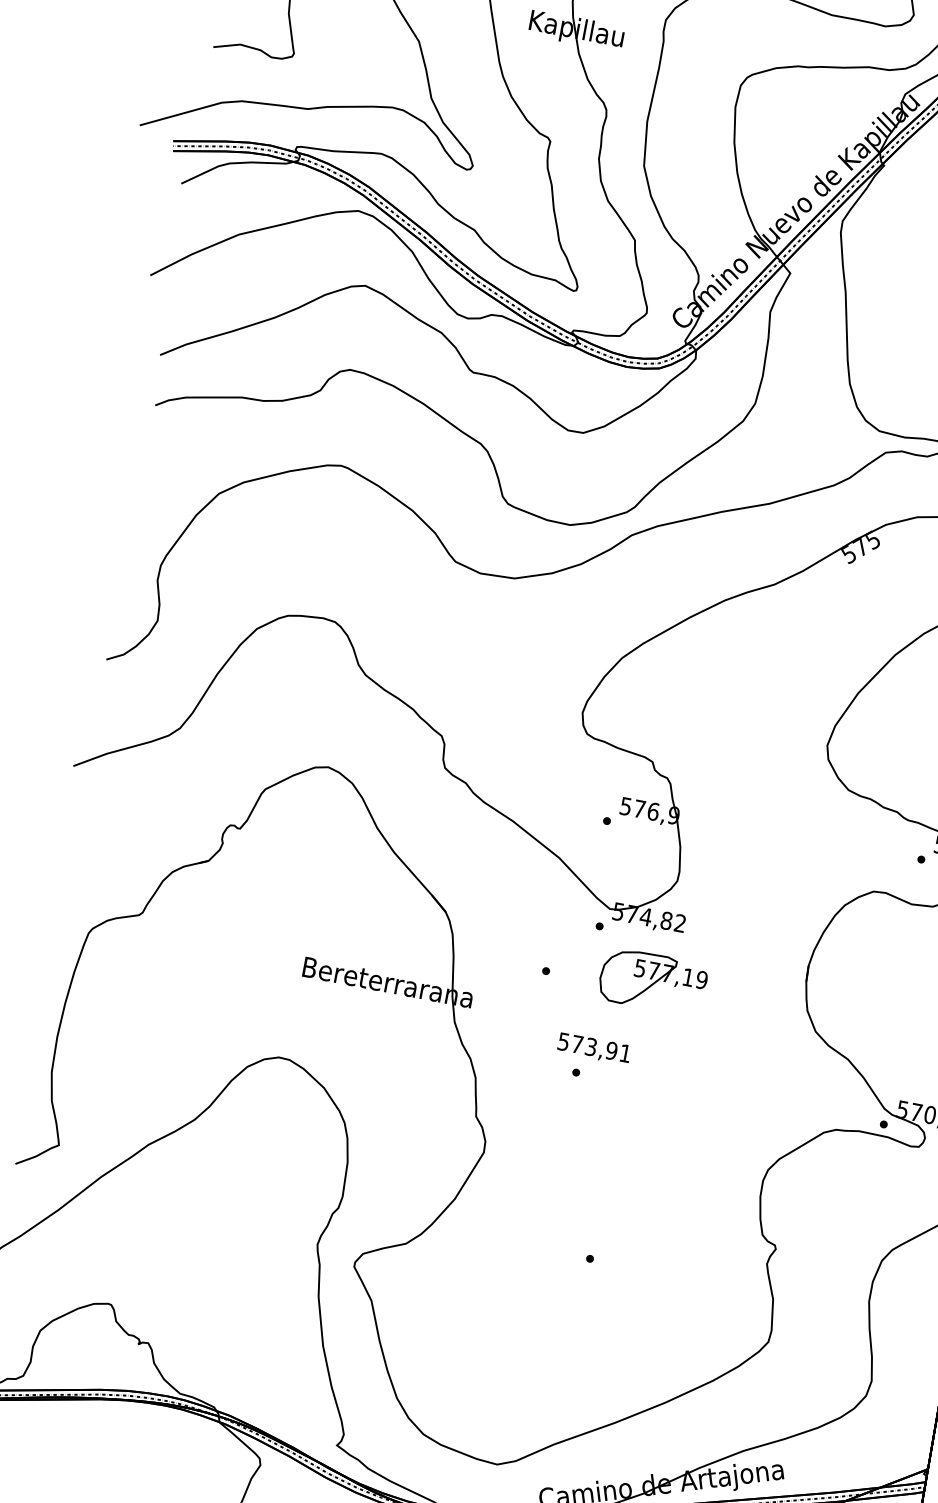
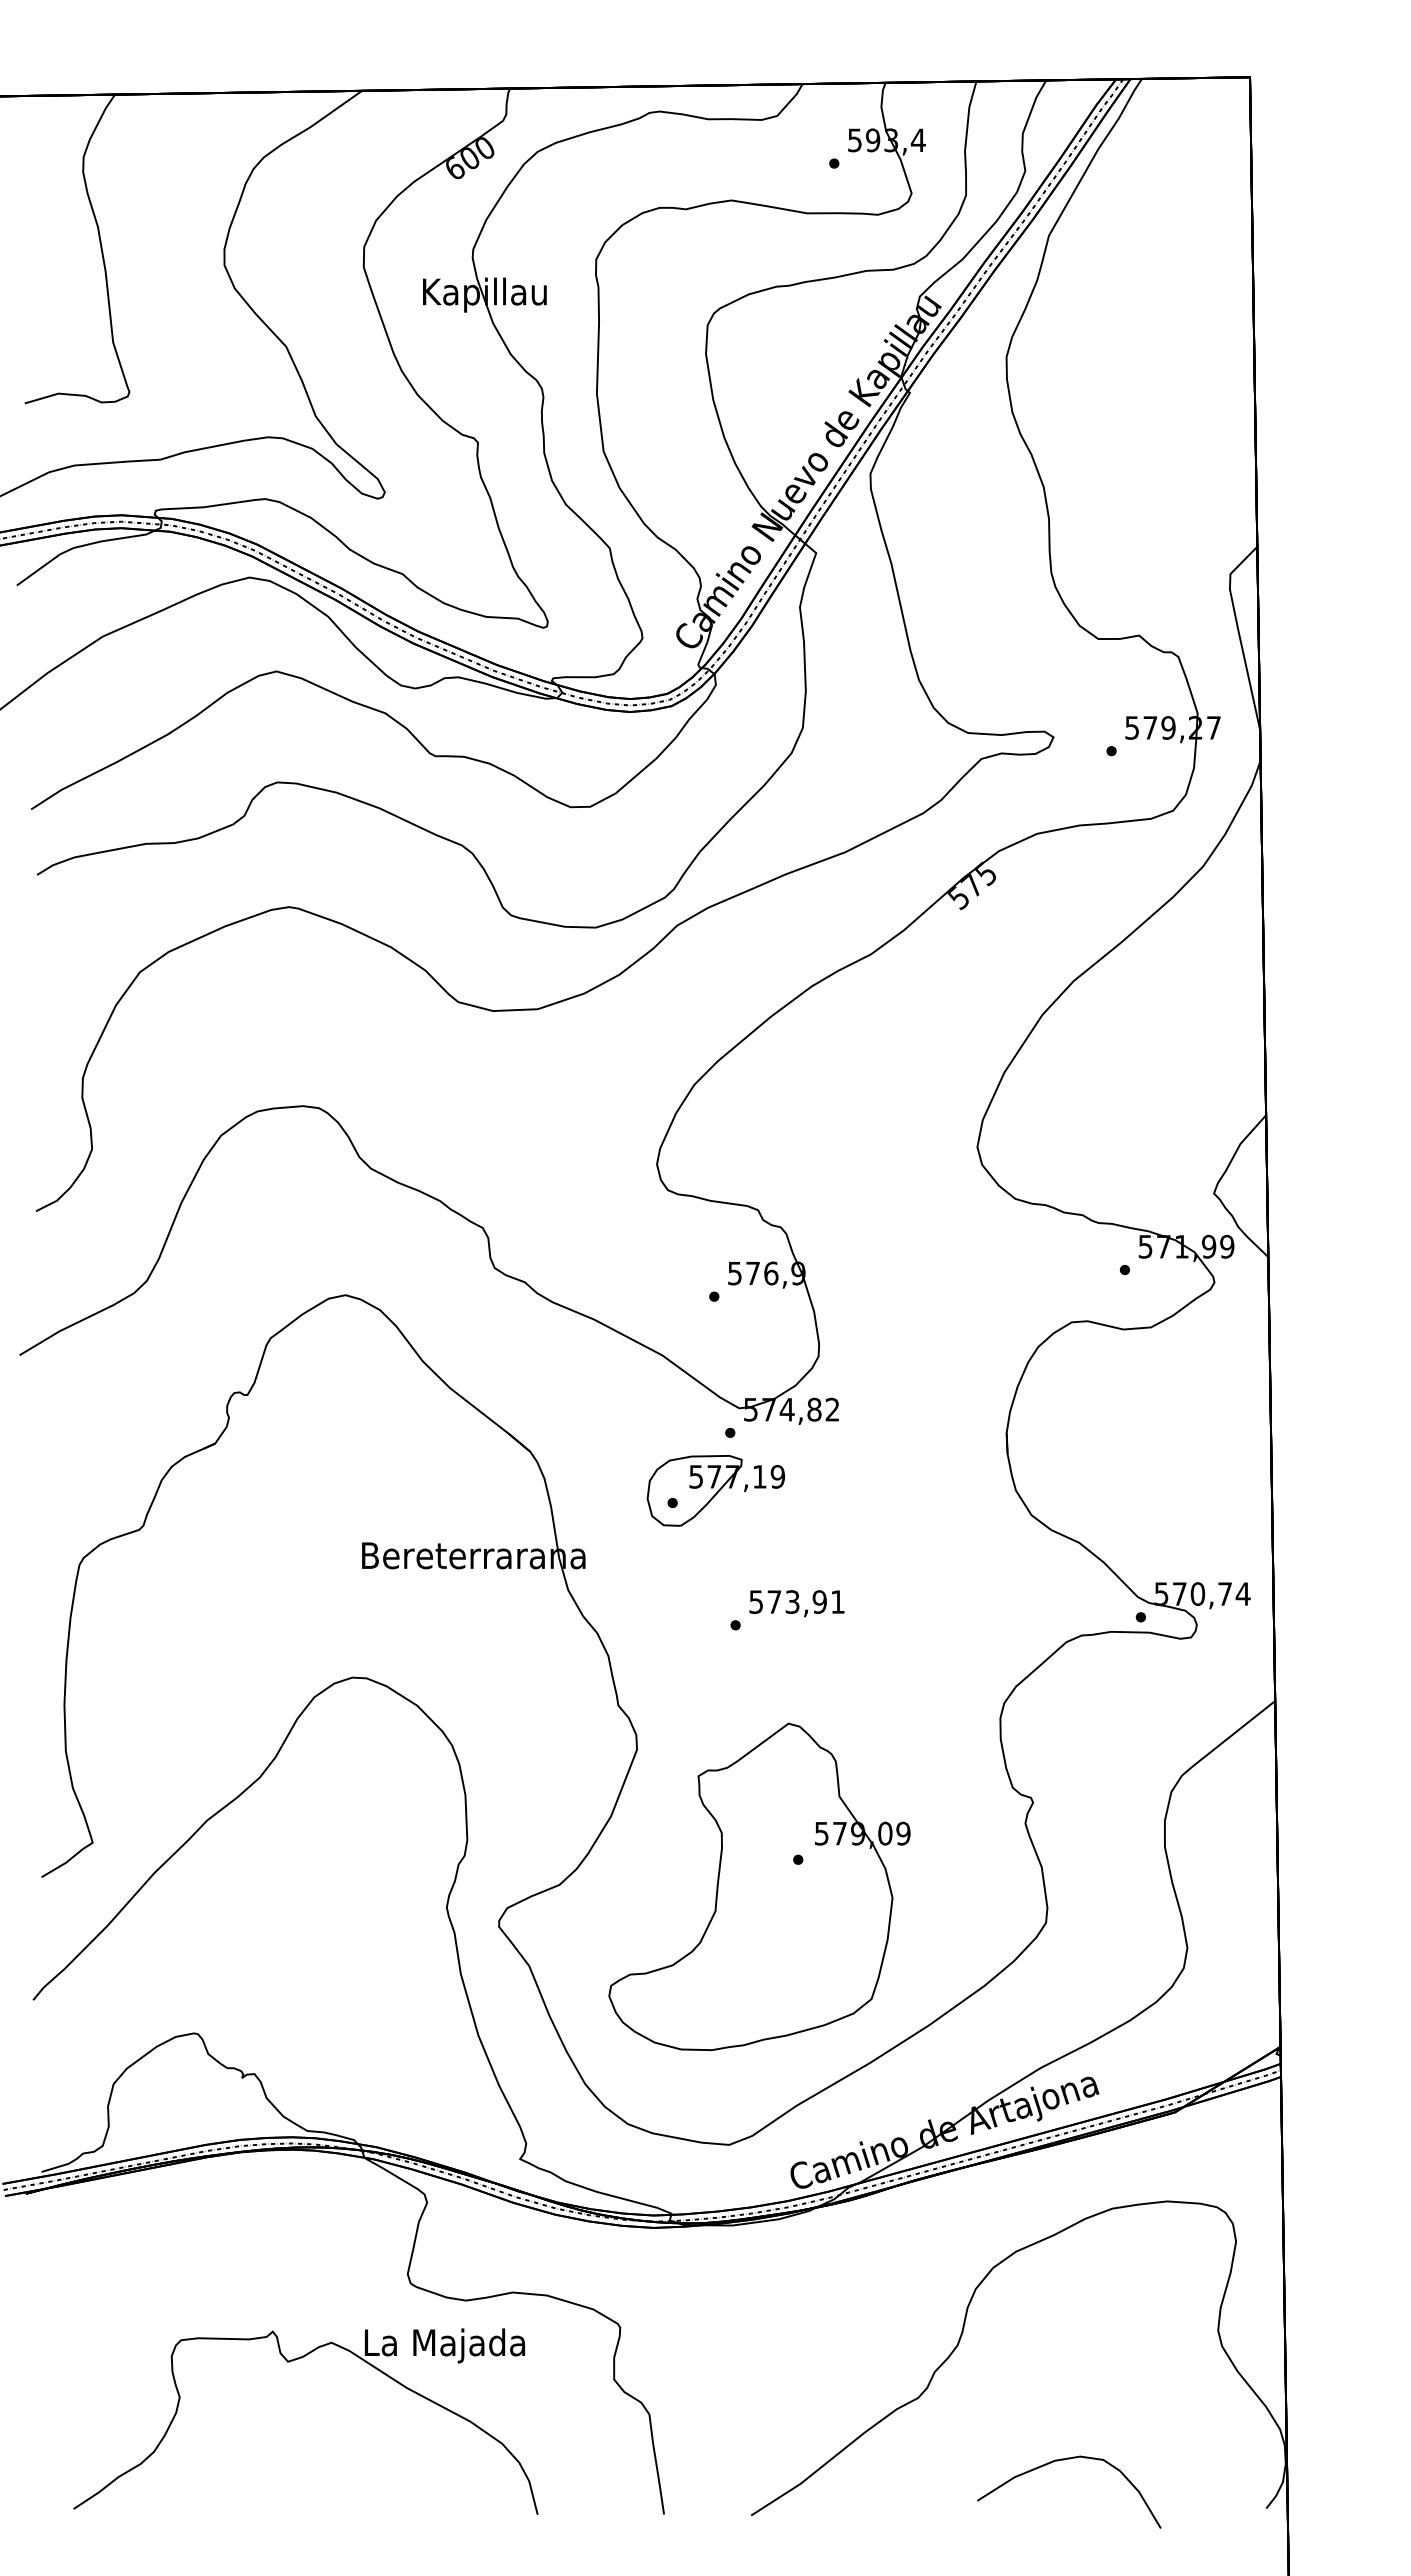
part: (652, 981) -> (715, 1490), moved
text: (593, 1048) -> (796, 1603), moved
part: (556, 1273) -> (759, 1886), added

